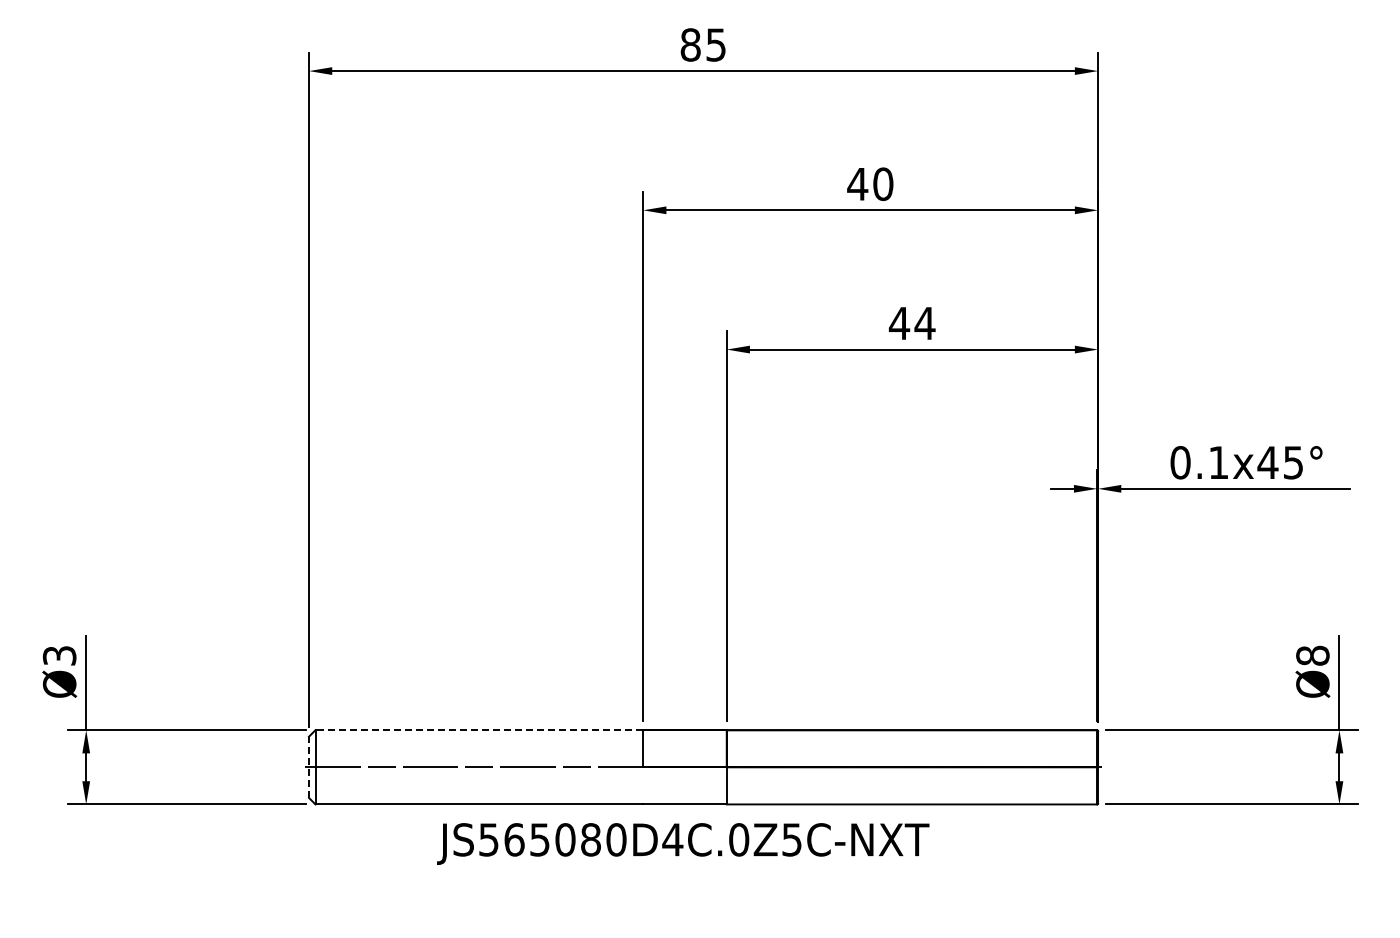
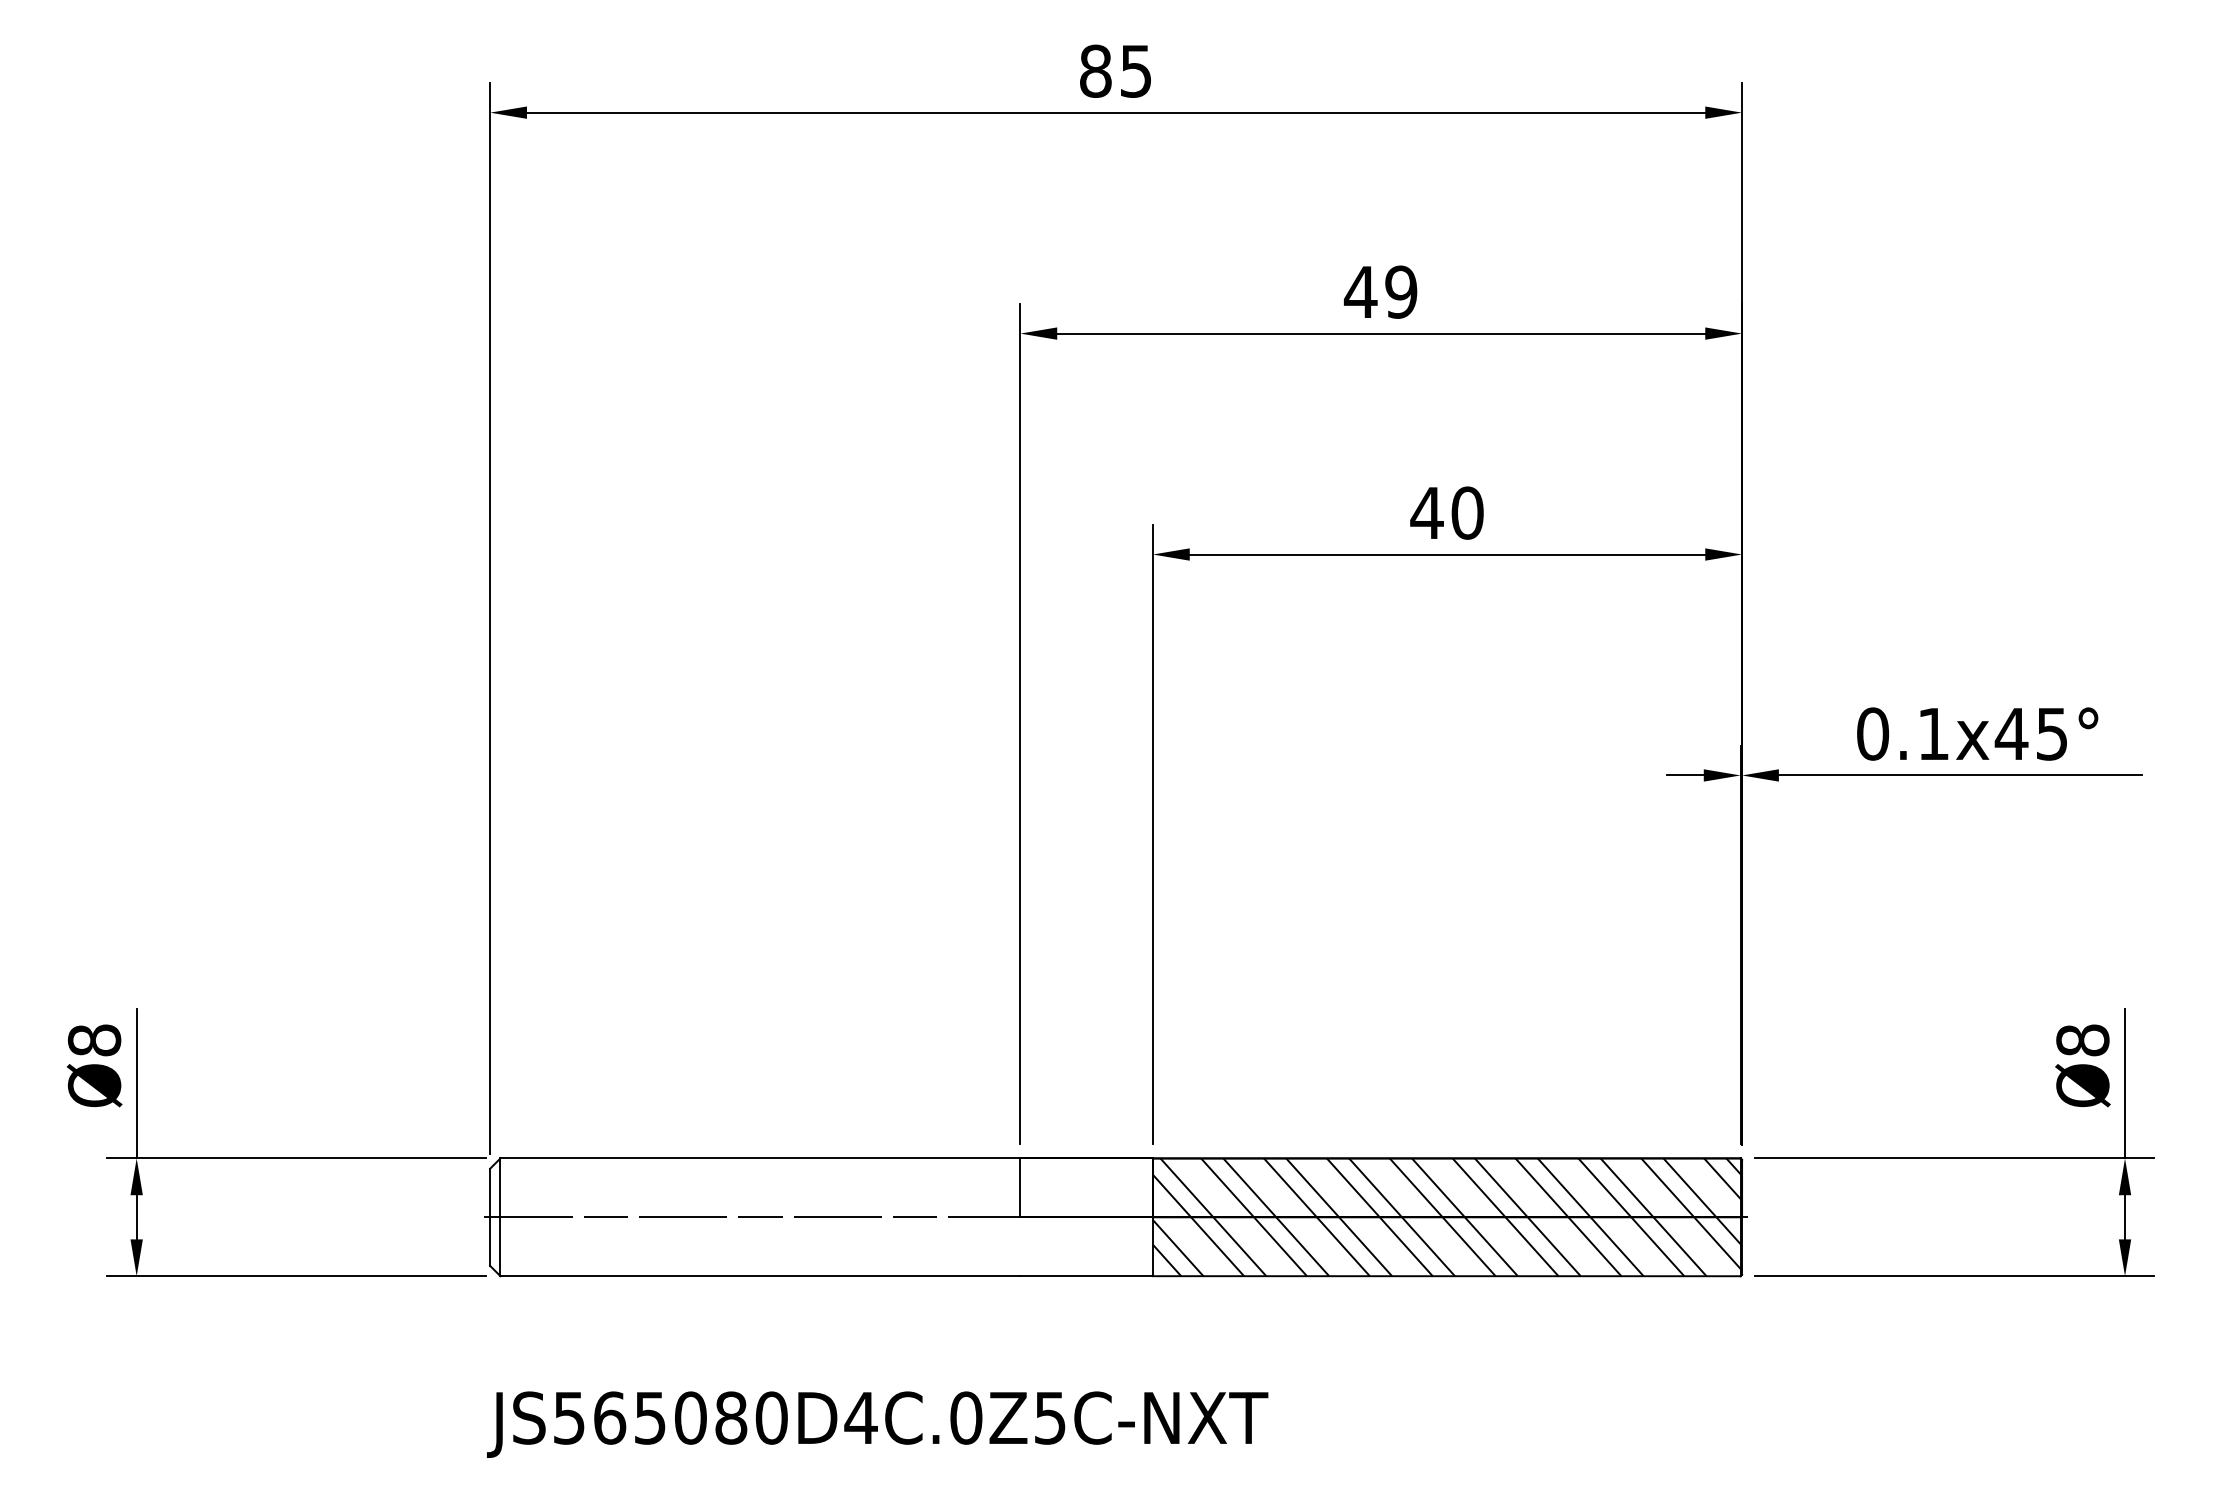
text: (883, 184) -> (1401, 292), 40 -> 49
text: (924, 323) -> (1466, 513), 44 -> 40
text: (59, 655) -> (94, 1039), Ø3 -> Ø8
line: (479, 730) -> (760, 1158), dashed -> solid
line: (309, 767) -> (490, 1217), dashed -> solid
hatch: (912, 767) -> (1447, 1217), added
text: (683, 843) -> (878, 1423), moved

